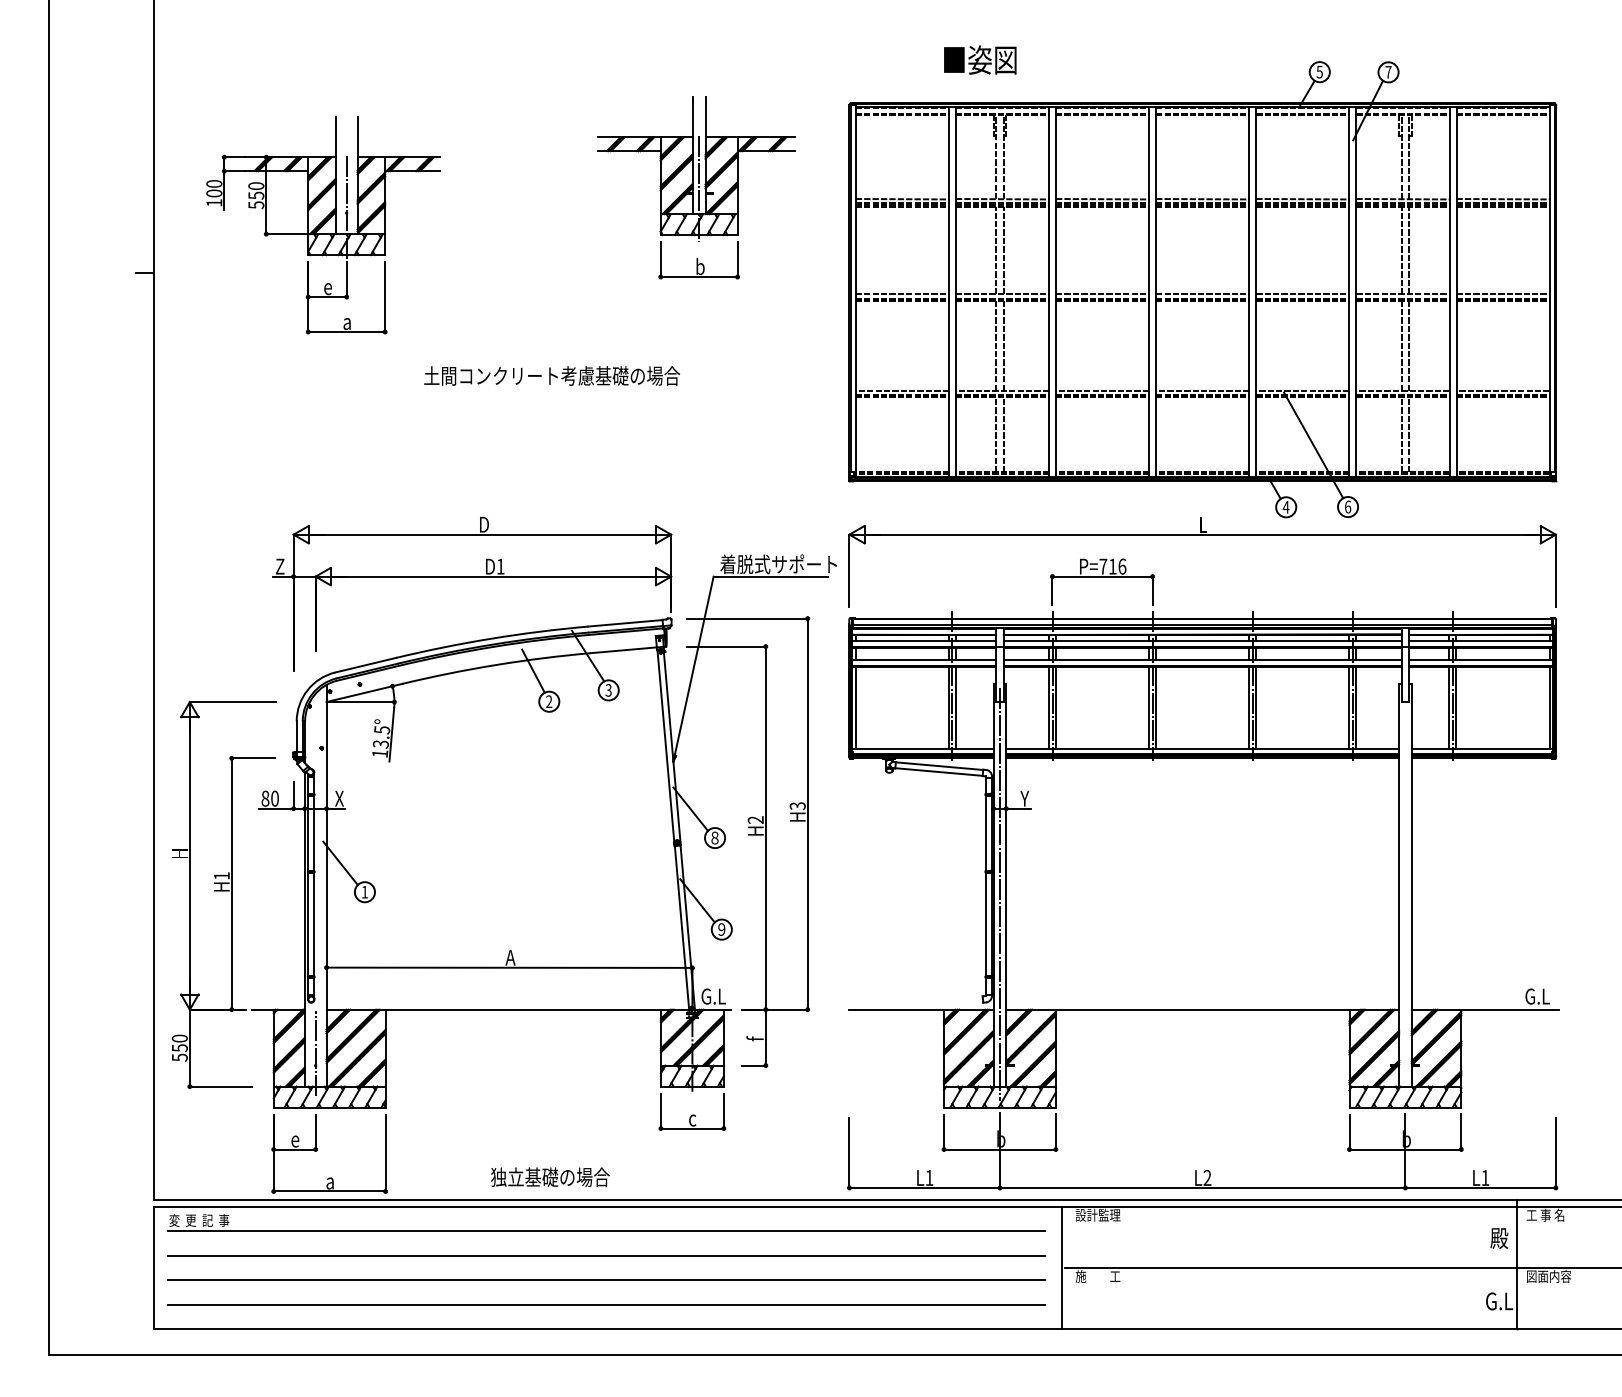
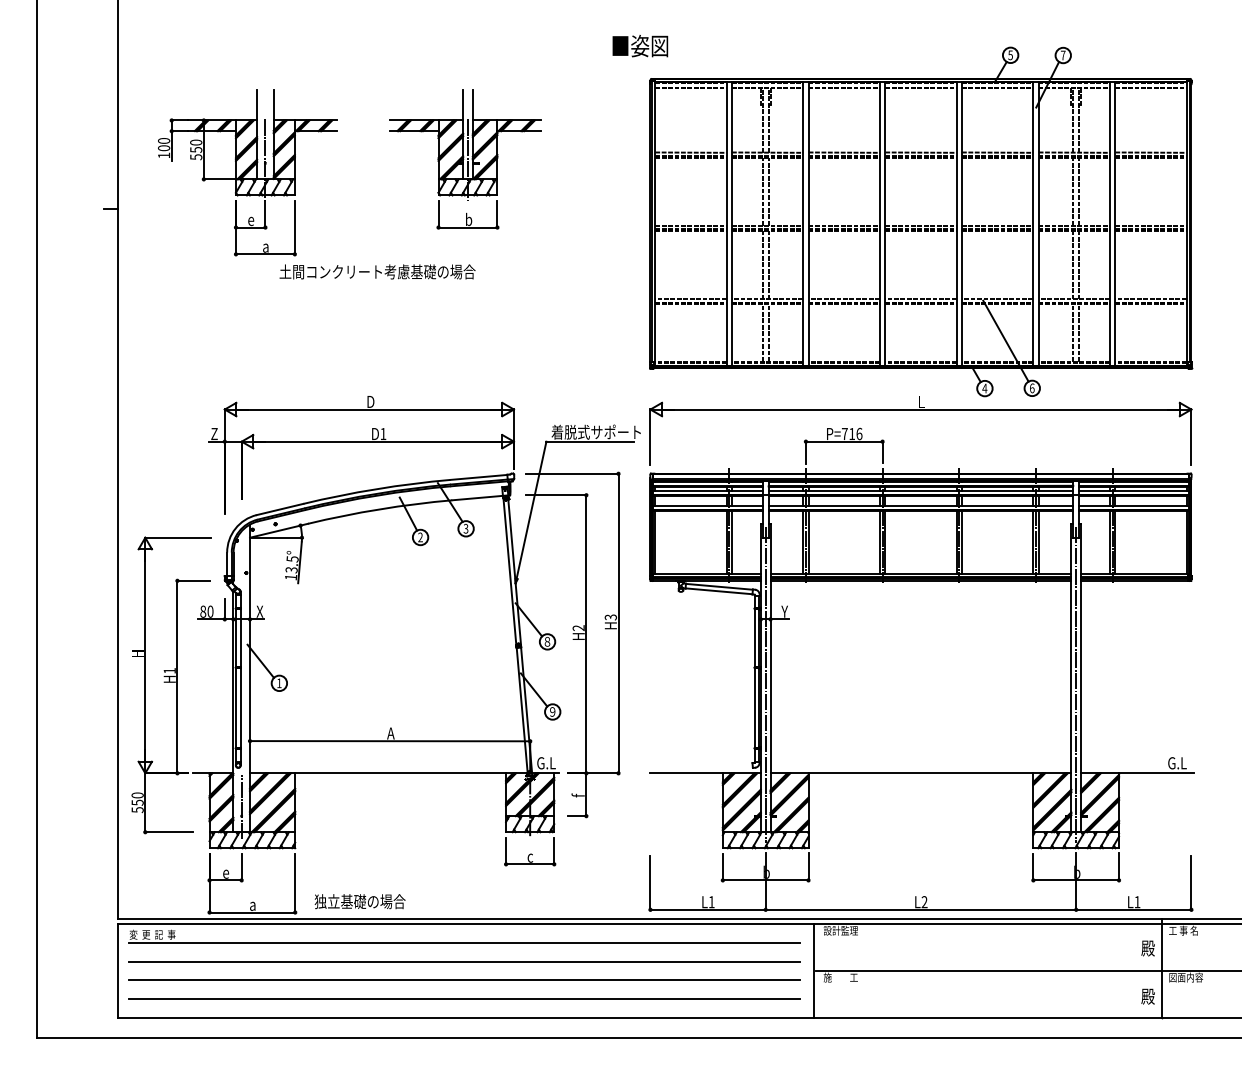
text: (980, 59) -> (640, 45), moved
part: (696, 187) -> (465, 158), moved
text: (551, 375) -> (377, 271), moved
line: (1405, 894) -> (1076, 685), added
text: (550, 1177) -> (360, 901), moved
text: (1499, 1301) -> (1148, 996), G.L -> 殿

